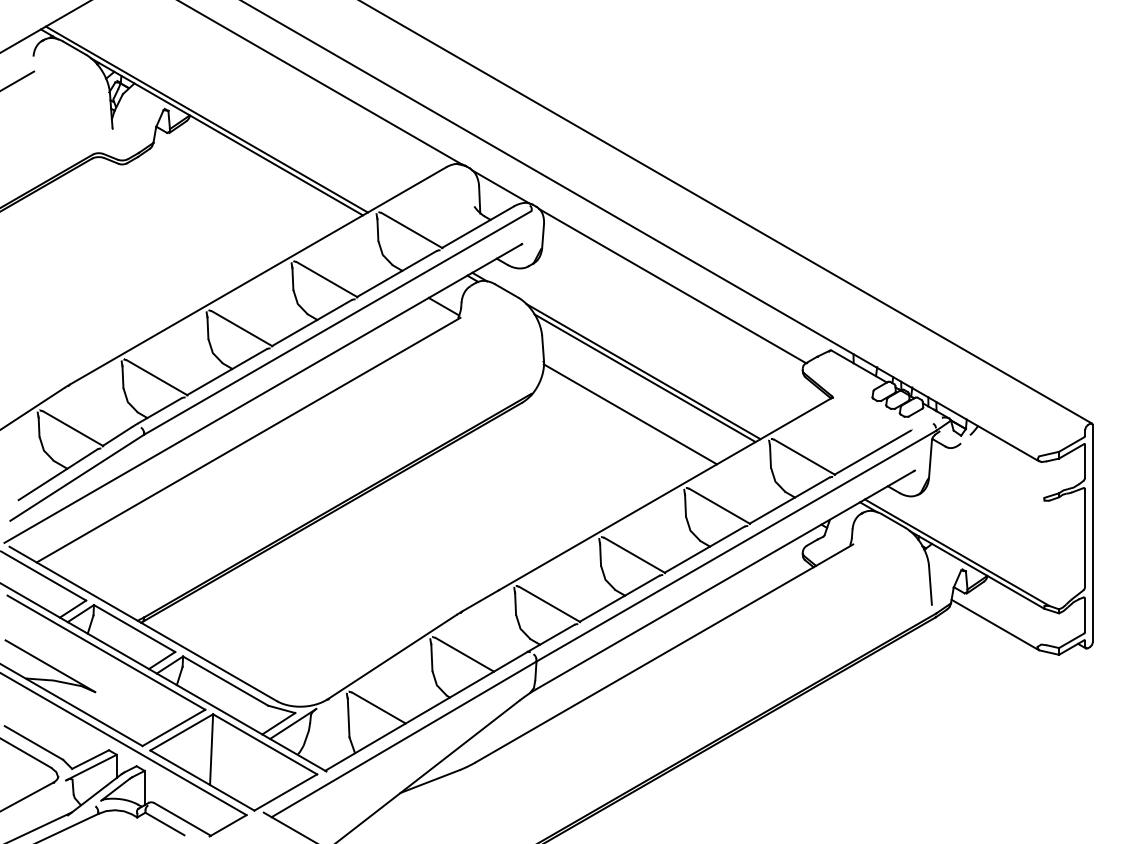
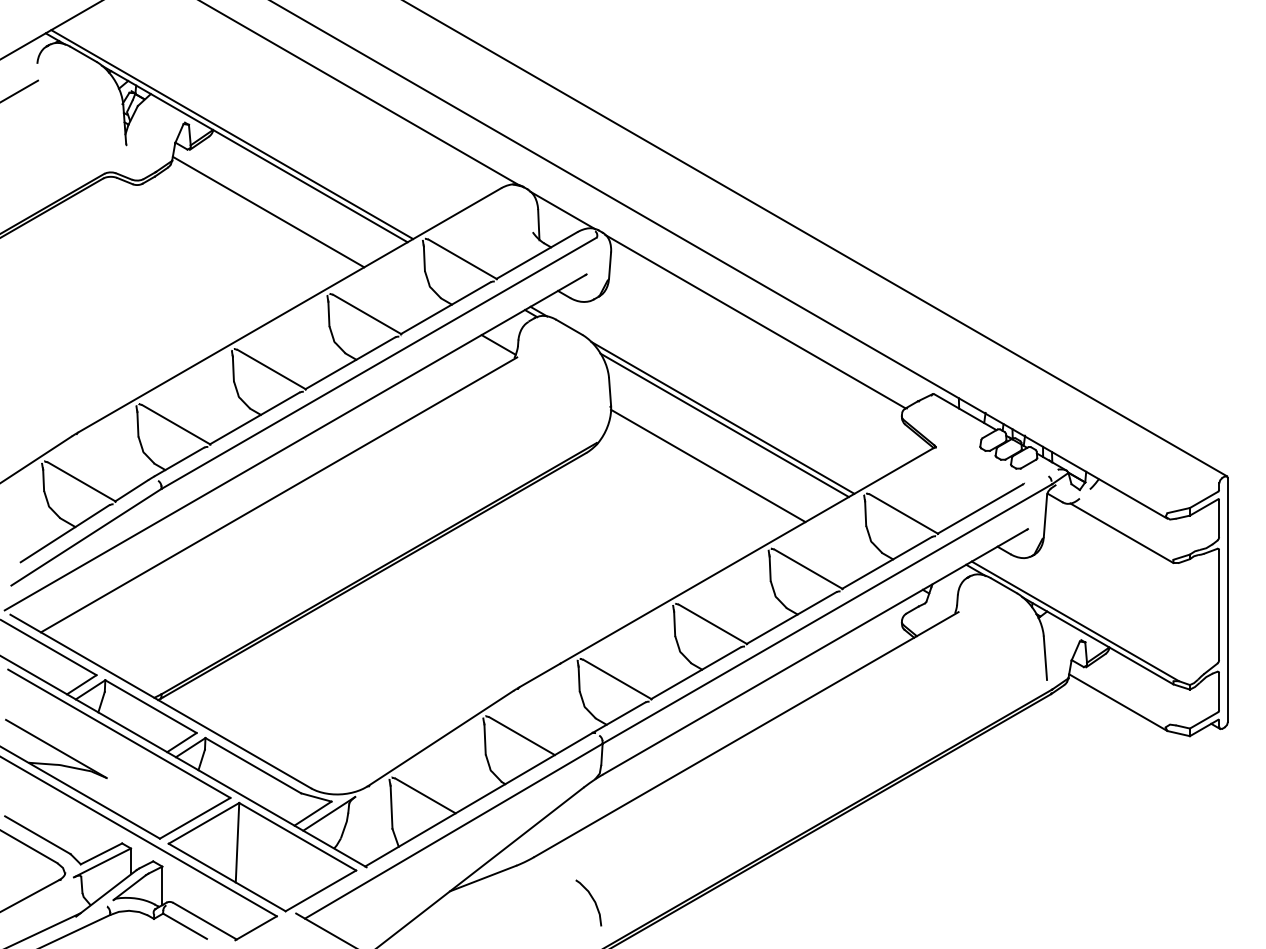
line: (239, 187) -> (268, 211), added
line: (998, 473) -> (1121, 532), added
curve: (526, 799) -> (591, 898), added

